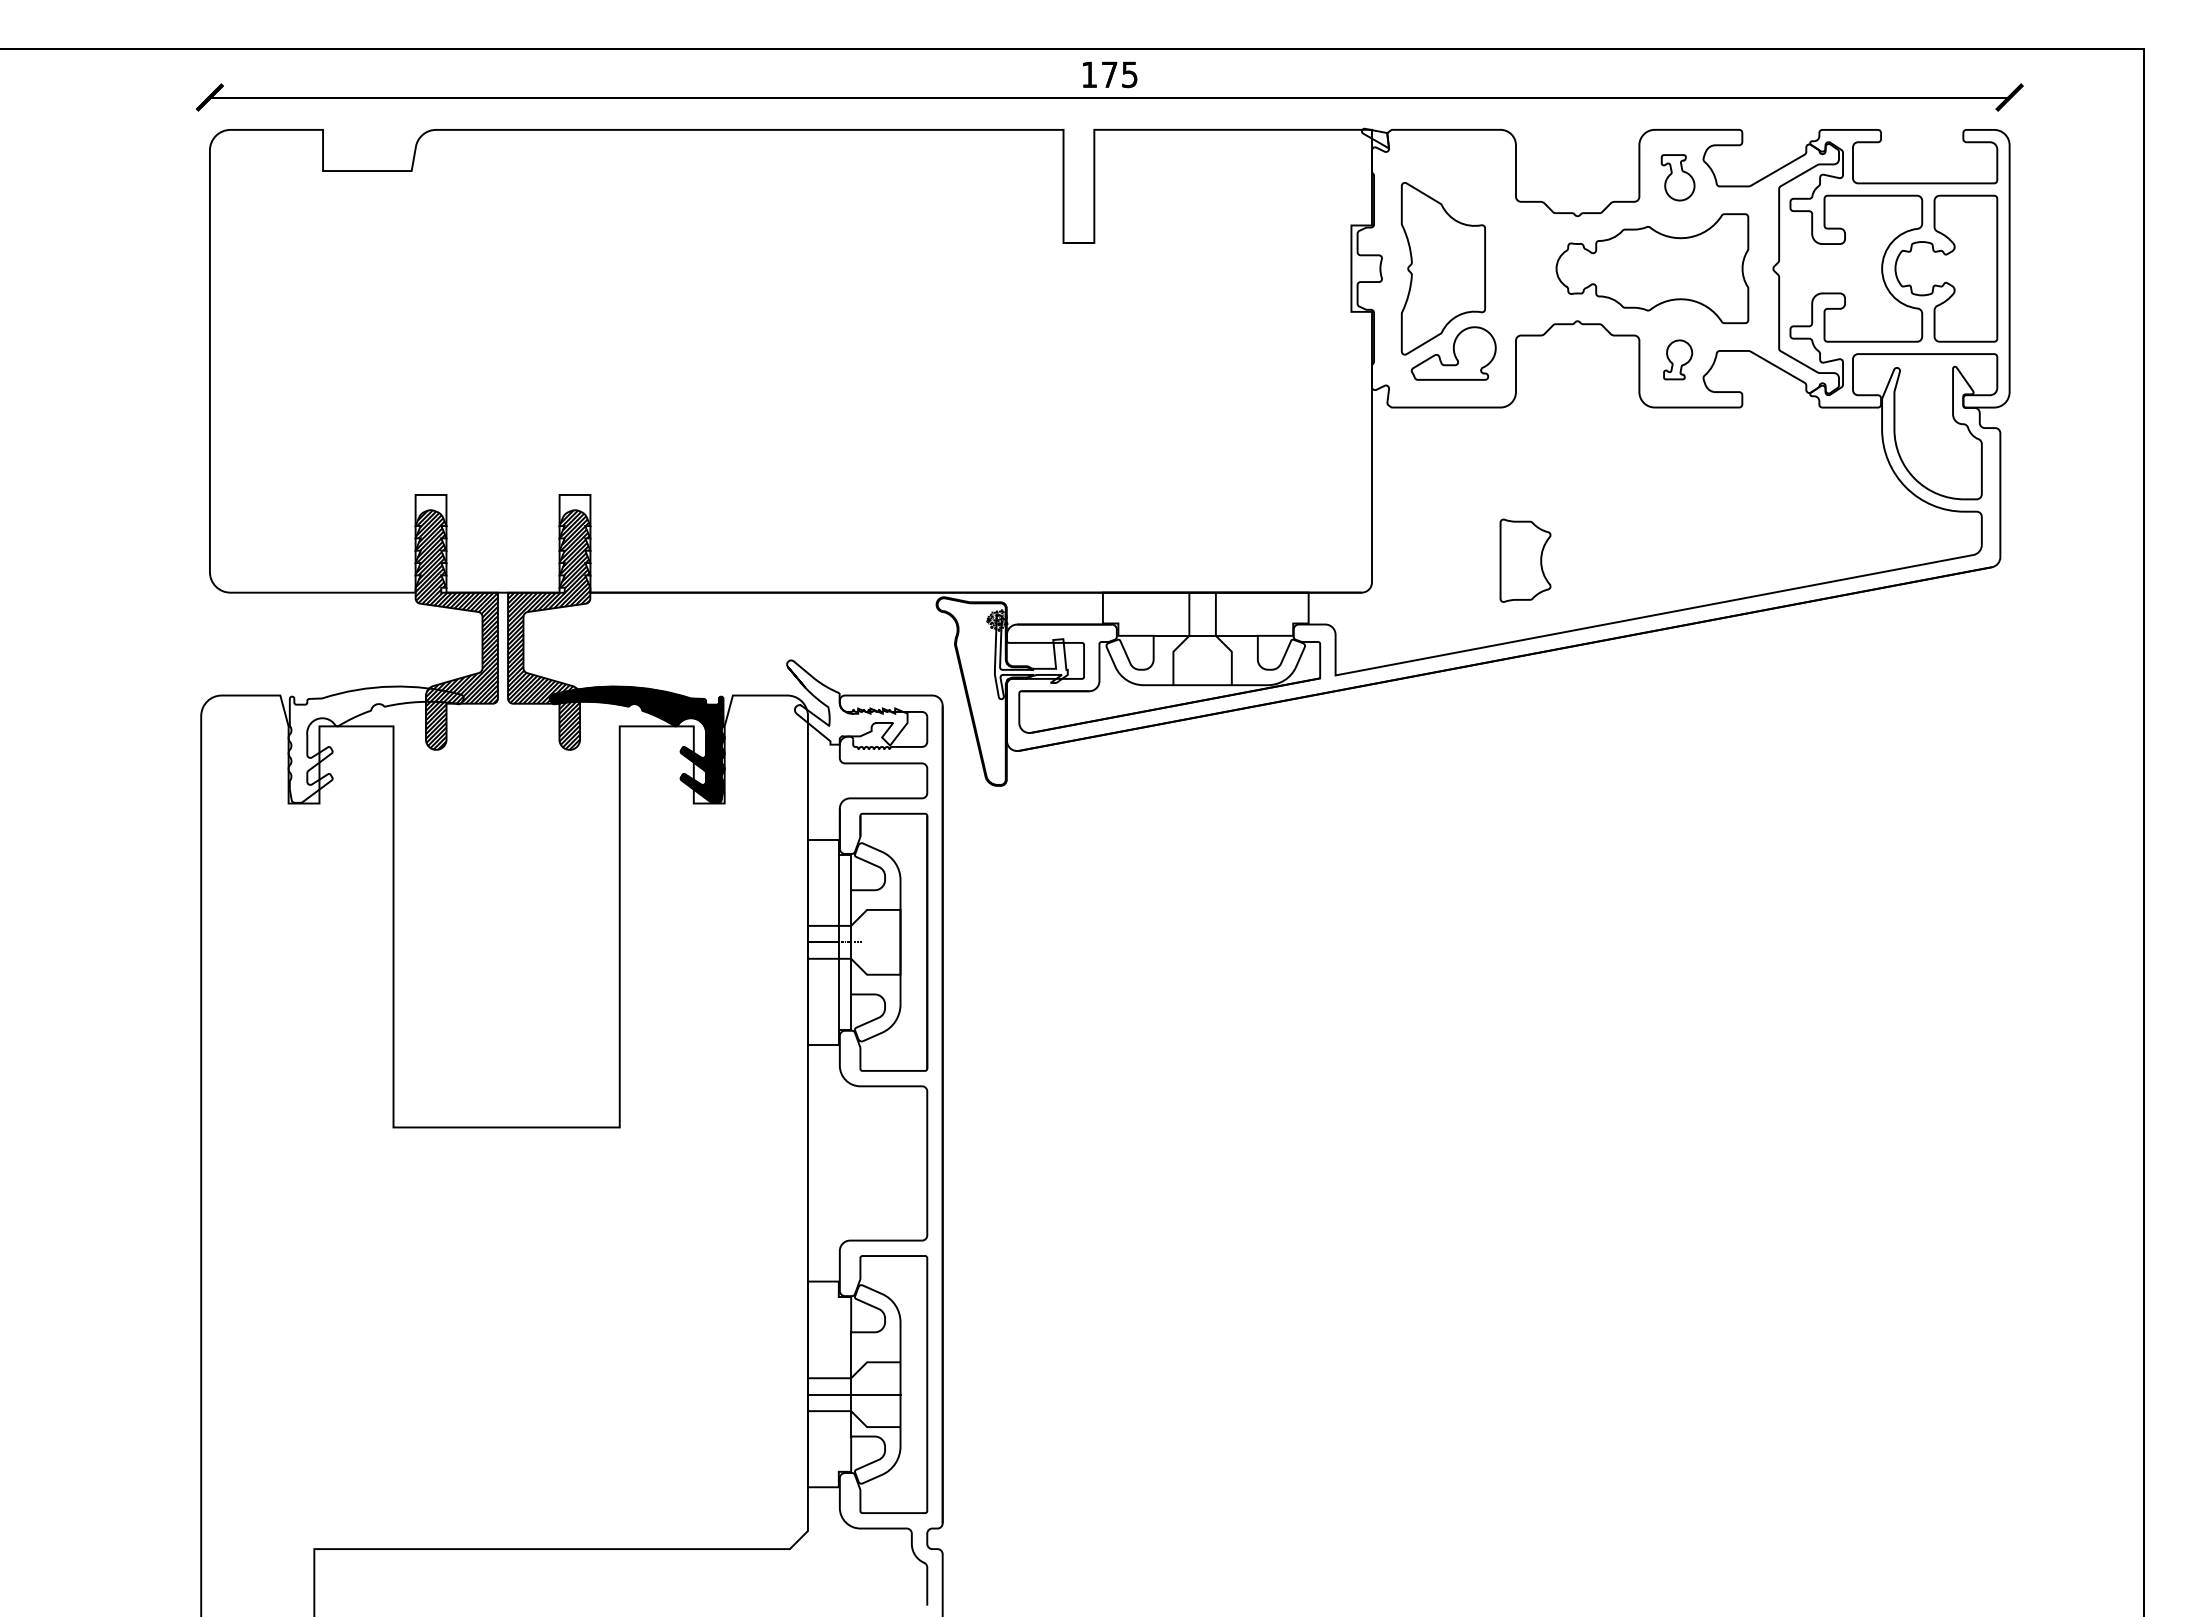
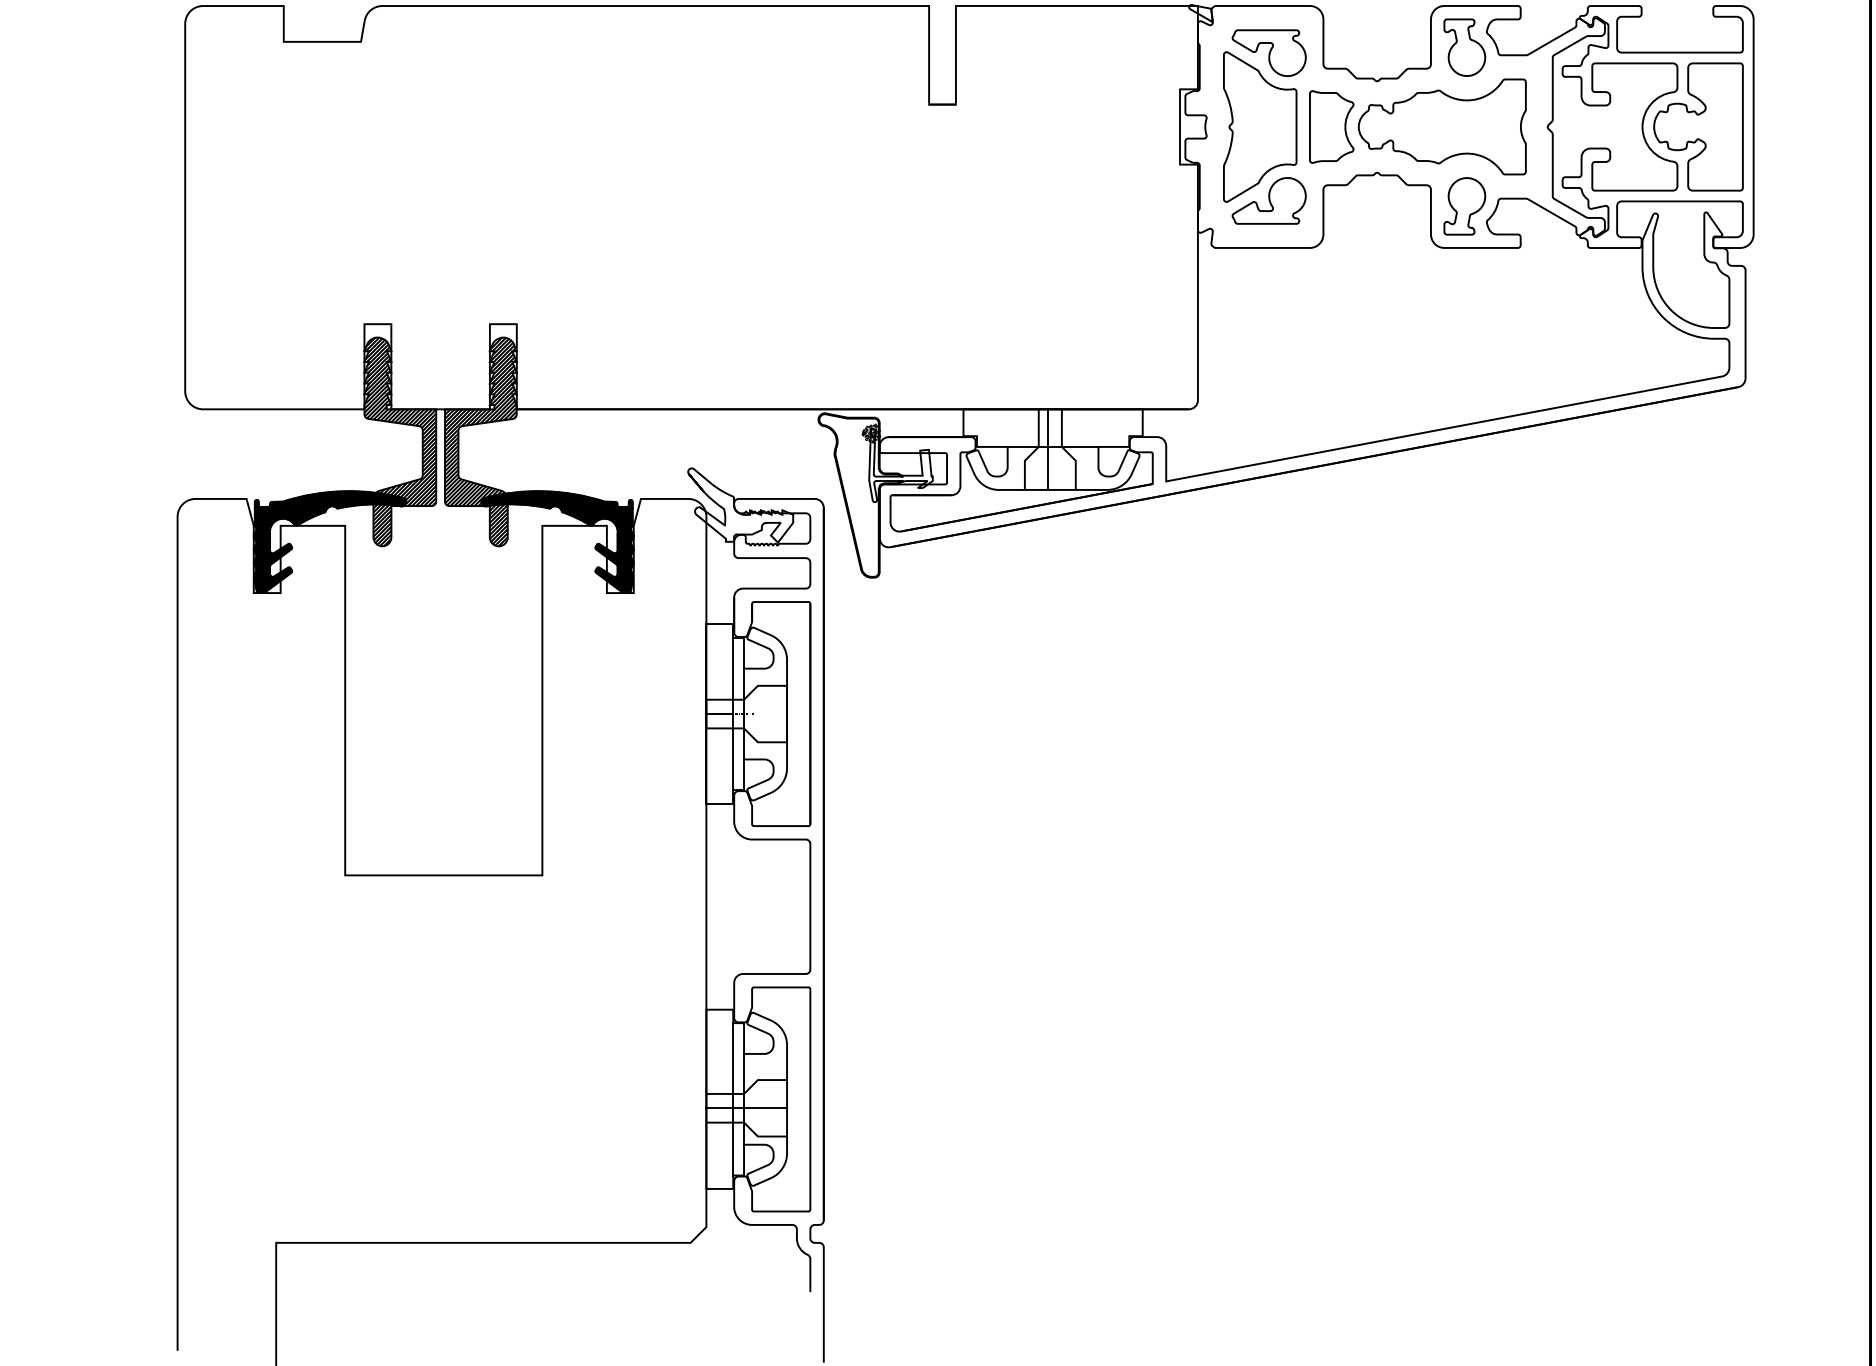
part: (1677, 177) -> (1464, 47), size x1.43
part: (1453, 183) -> (1268, 52), added
part: (1677, 359) -> (1464, 206), size x1.67
curve: (1540, 560) -> (1344, 126), moved
line: (1199, 638) -> (1047, 449), added
hatch: (375, 744) -> (329, 541), added
line: (838, 1384) -> (732, 1099), added

